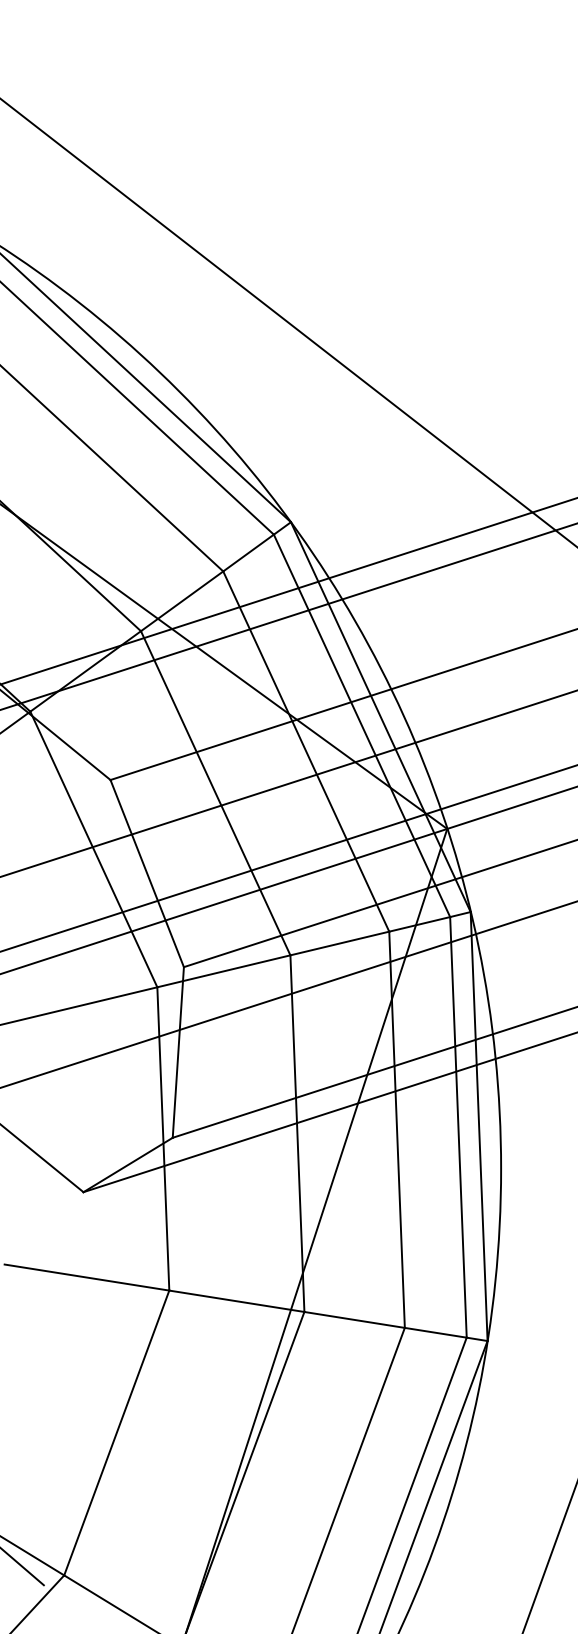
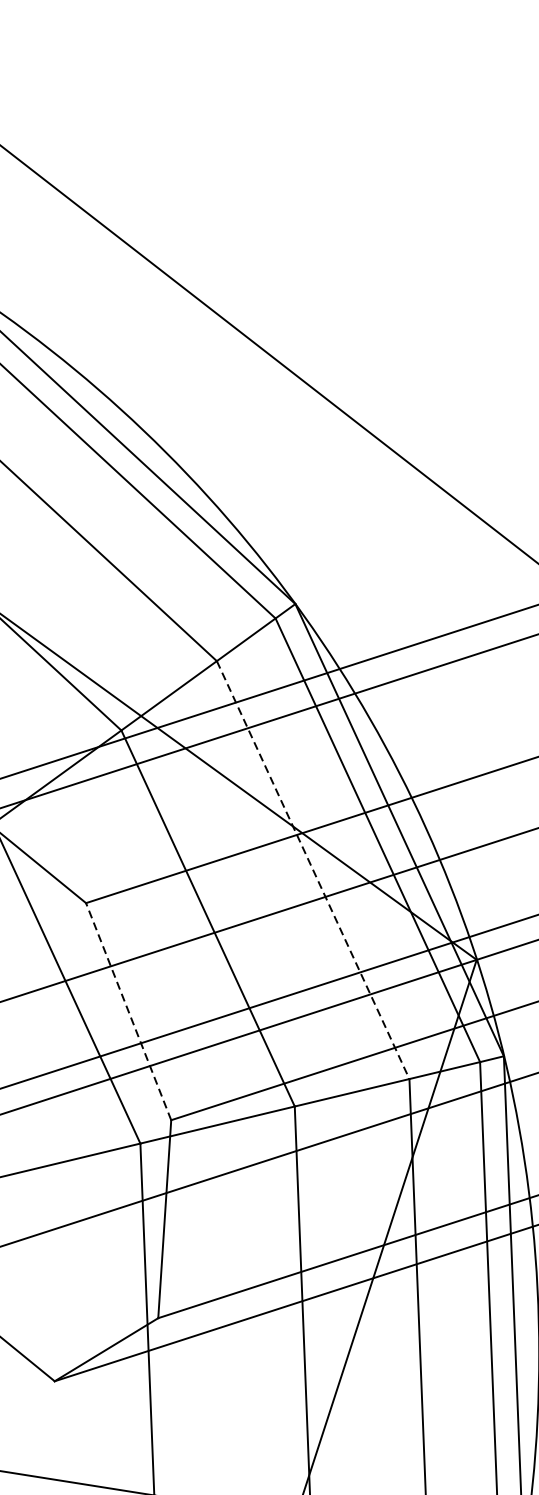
line: (306, 752) -> (313, 871), solid -> dashed
line: (147, 873) -> (128, 1011), solid -> dashed

